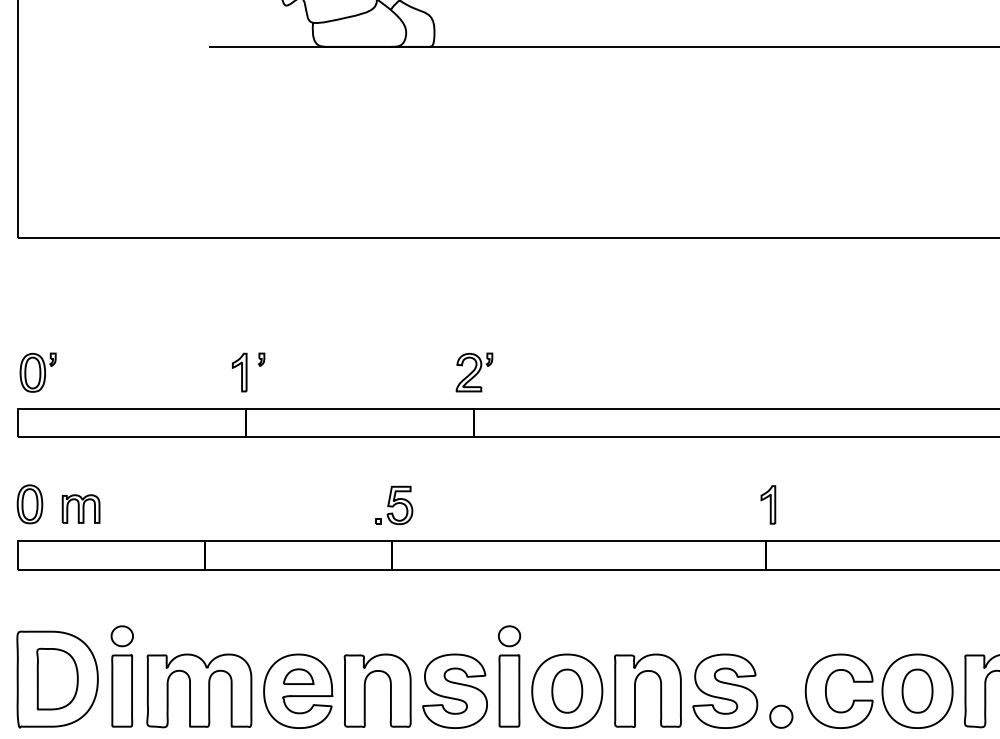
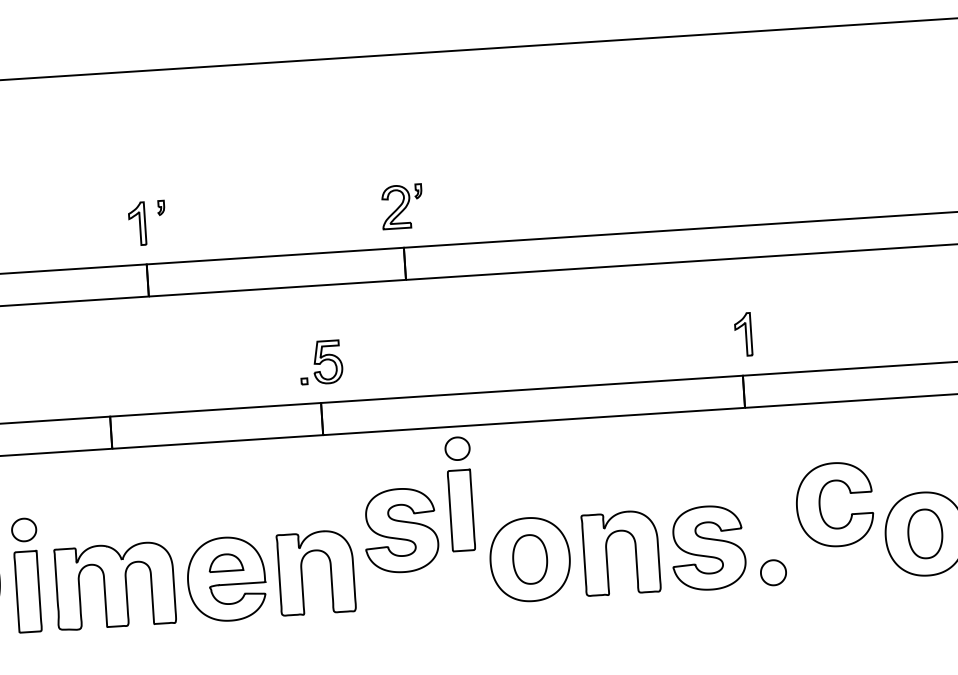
part: (509, 676) -> (460, 494), moved
part: (454, 690) -> (400, 529), moved
part: (826, 690) -> (820, 504), moved

